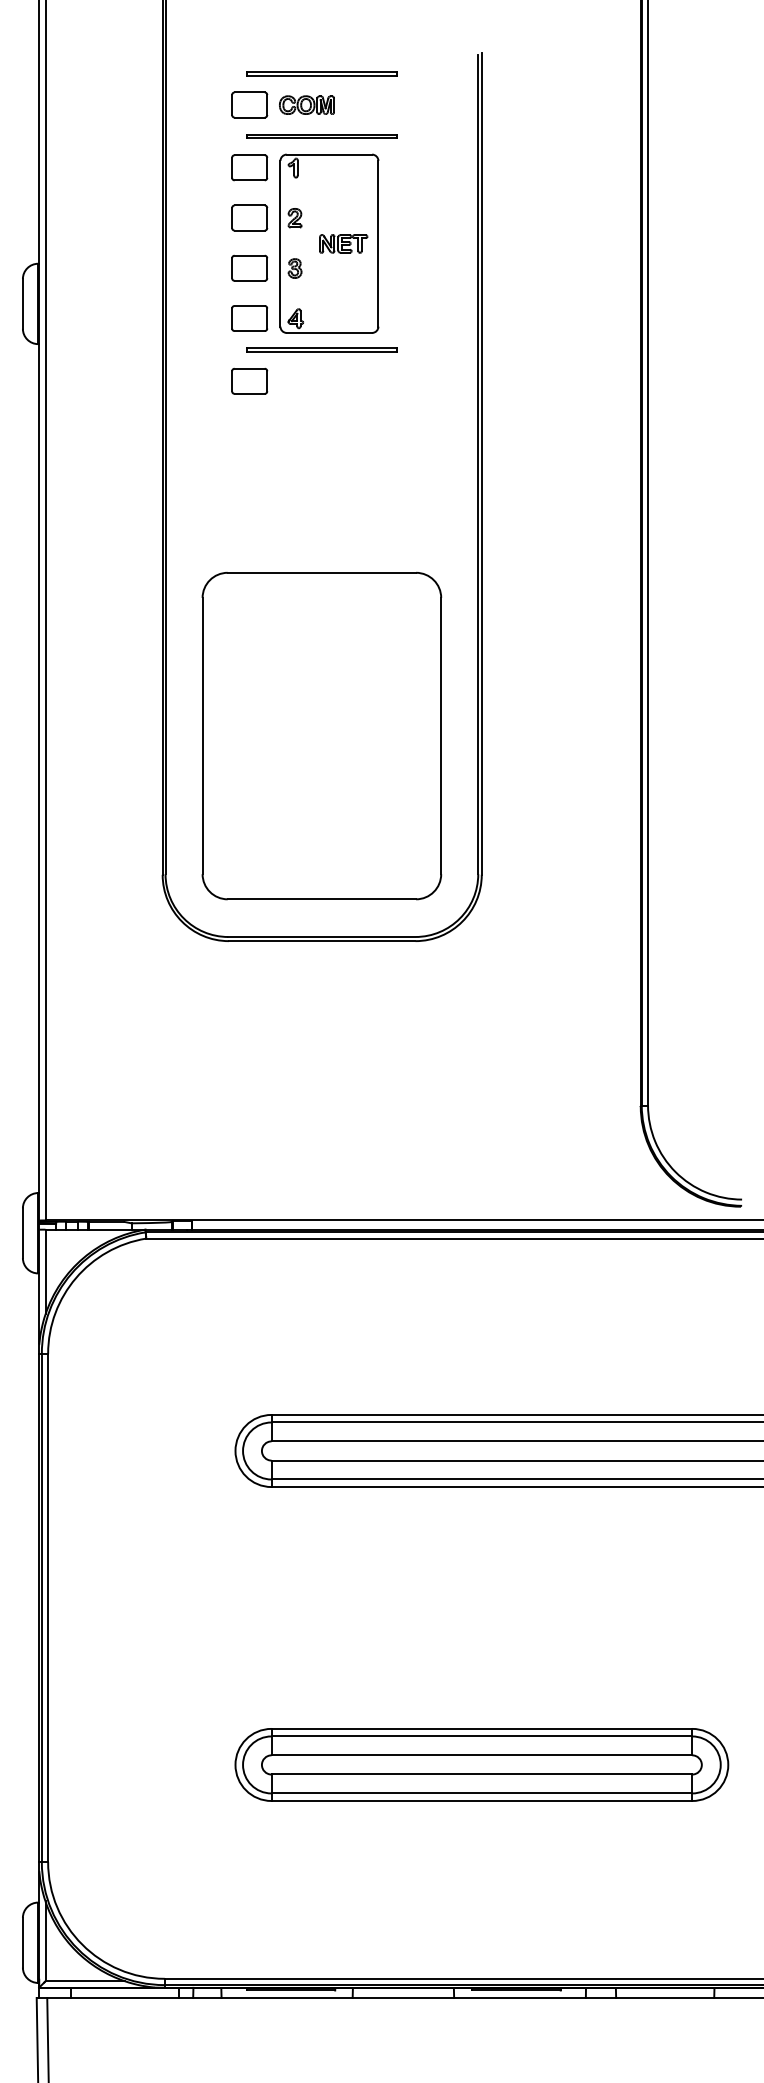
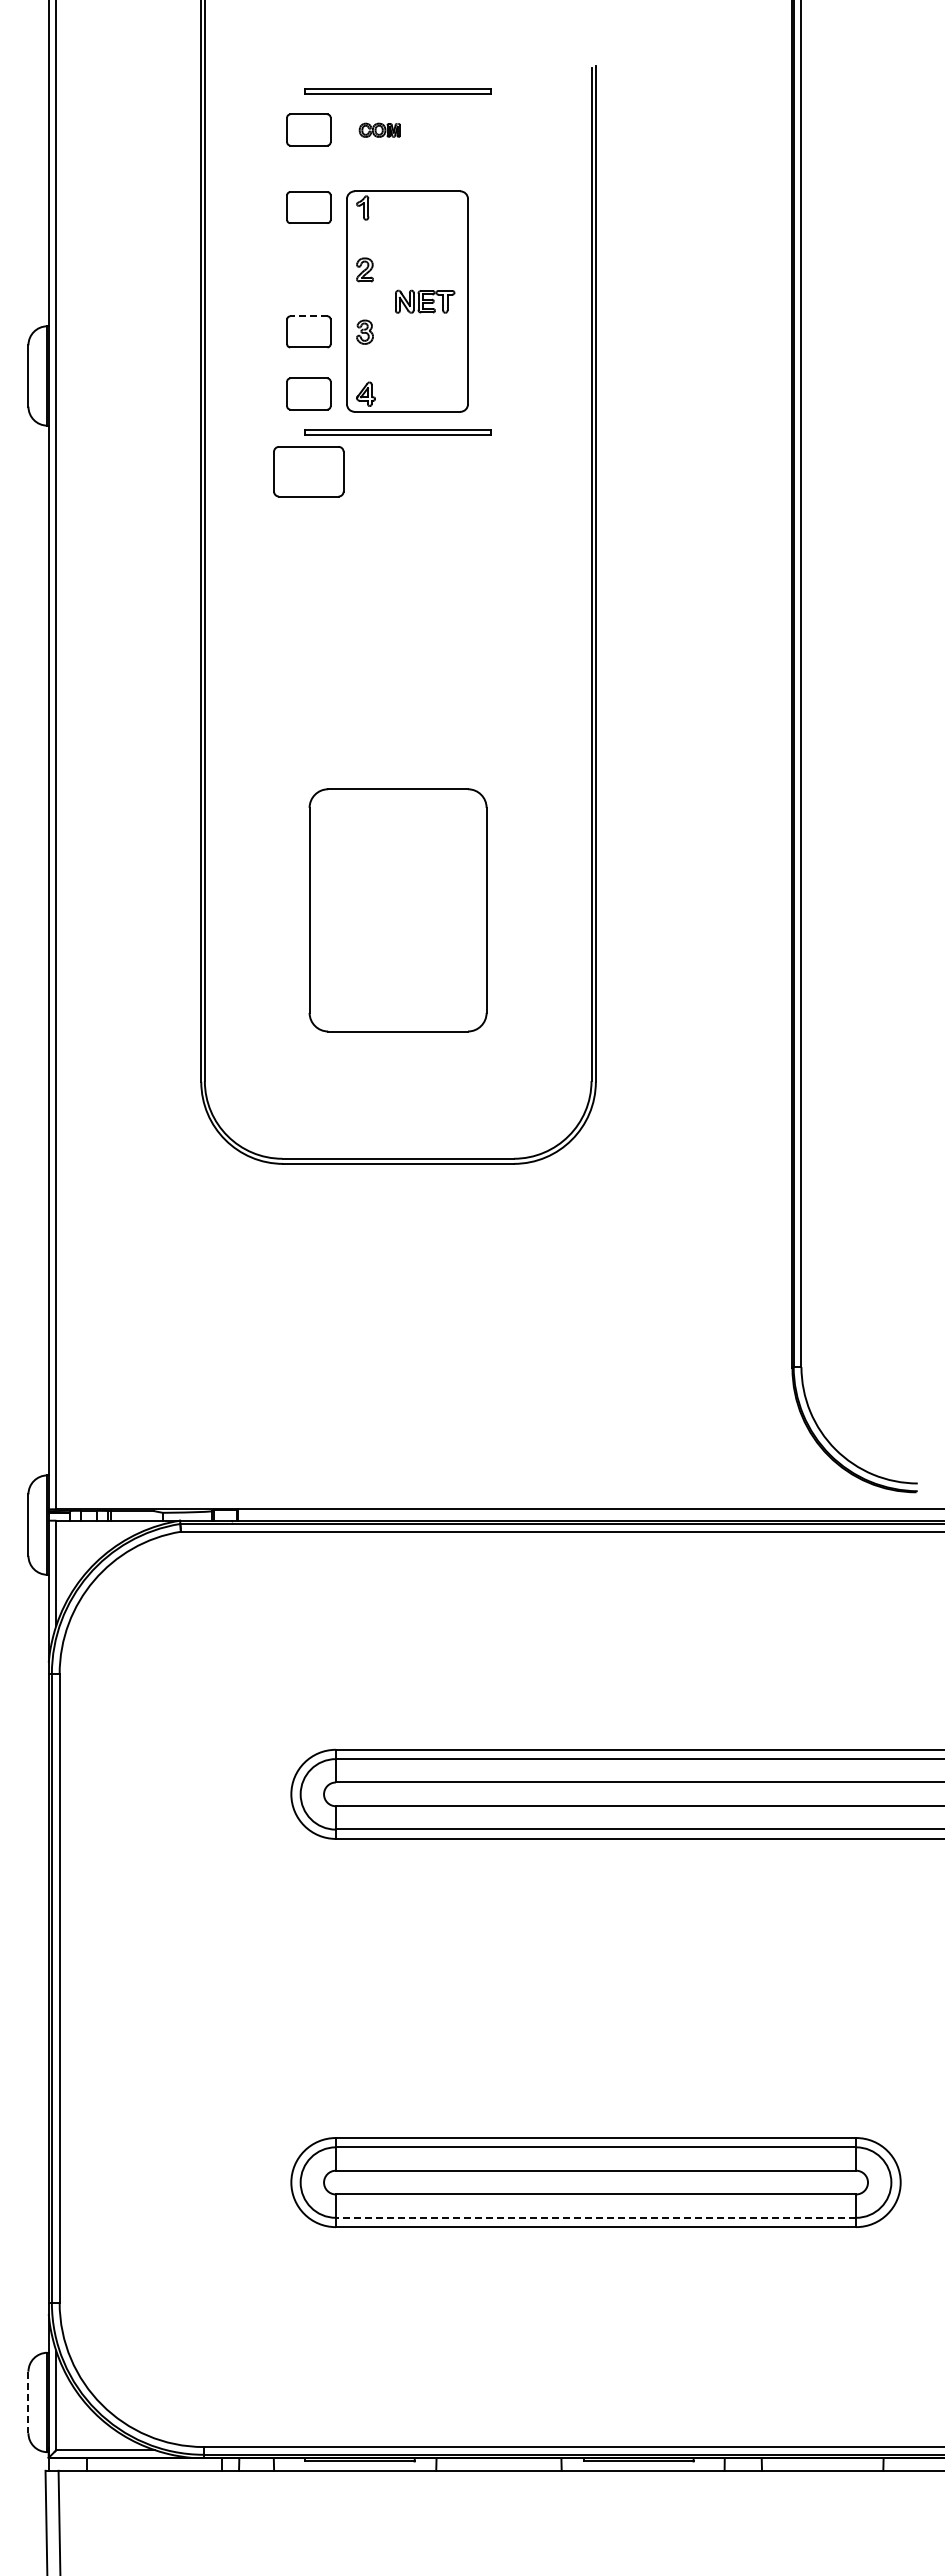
part: (306, 105) -> (379, 130), size x0.6
part: (321, 136) -> (397, 168), removed
part: (249, 217) -> (308, 269), removed
line: (249, 255) -> (308, 316), solid -> dashed
part: (249, 381) -> (308, 471), size x1.6
part: (321, 736) -> (397, 910), size x0.6
line: (481, 1793) -> (595, 2217), solid -> dashed
line: (22, 1942) -> (28, 2402), solid -> dashed

